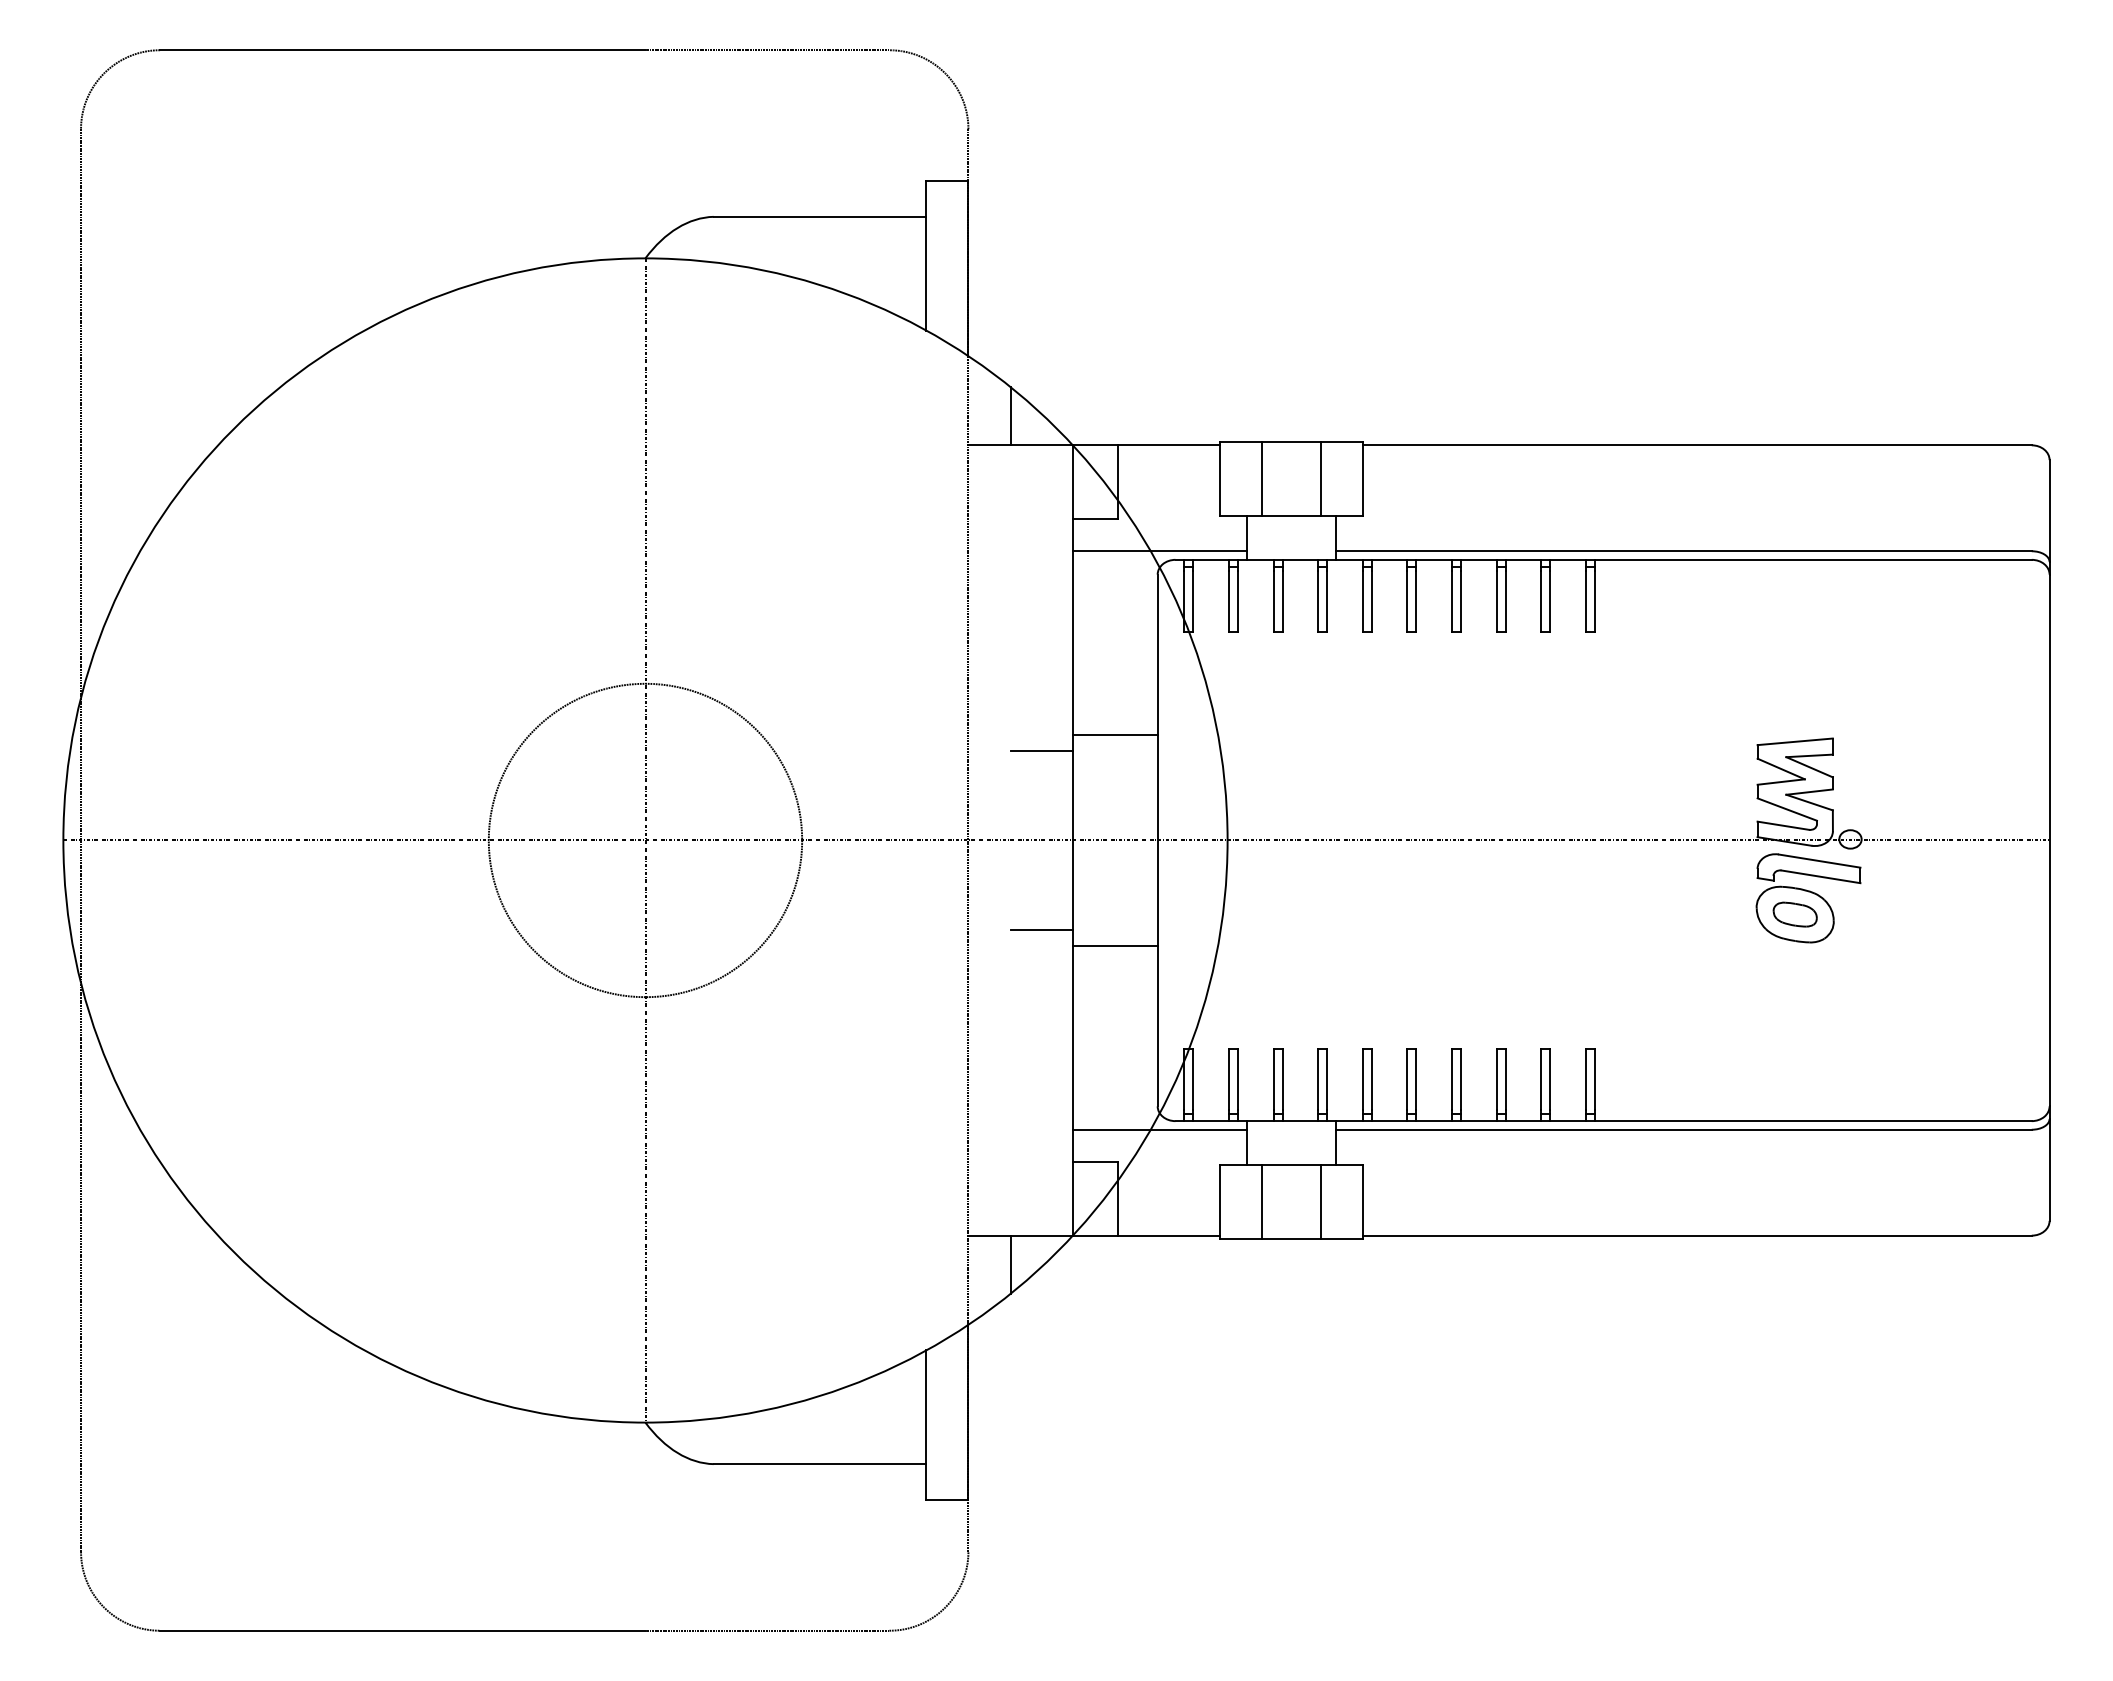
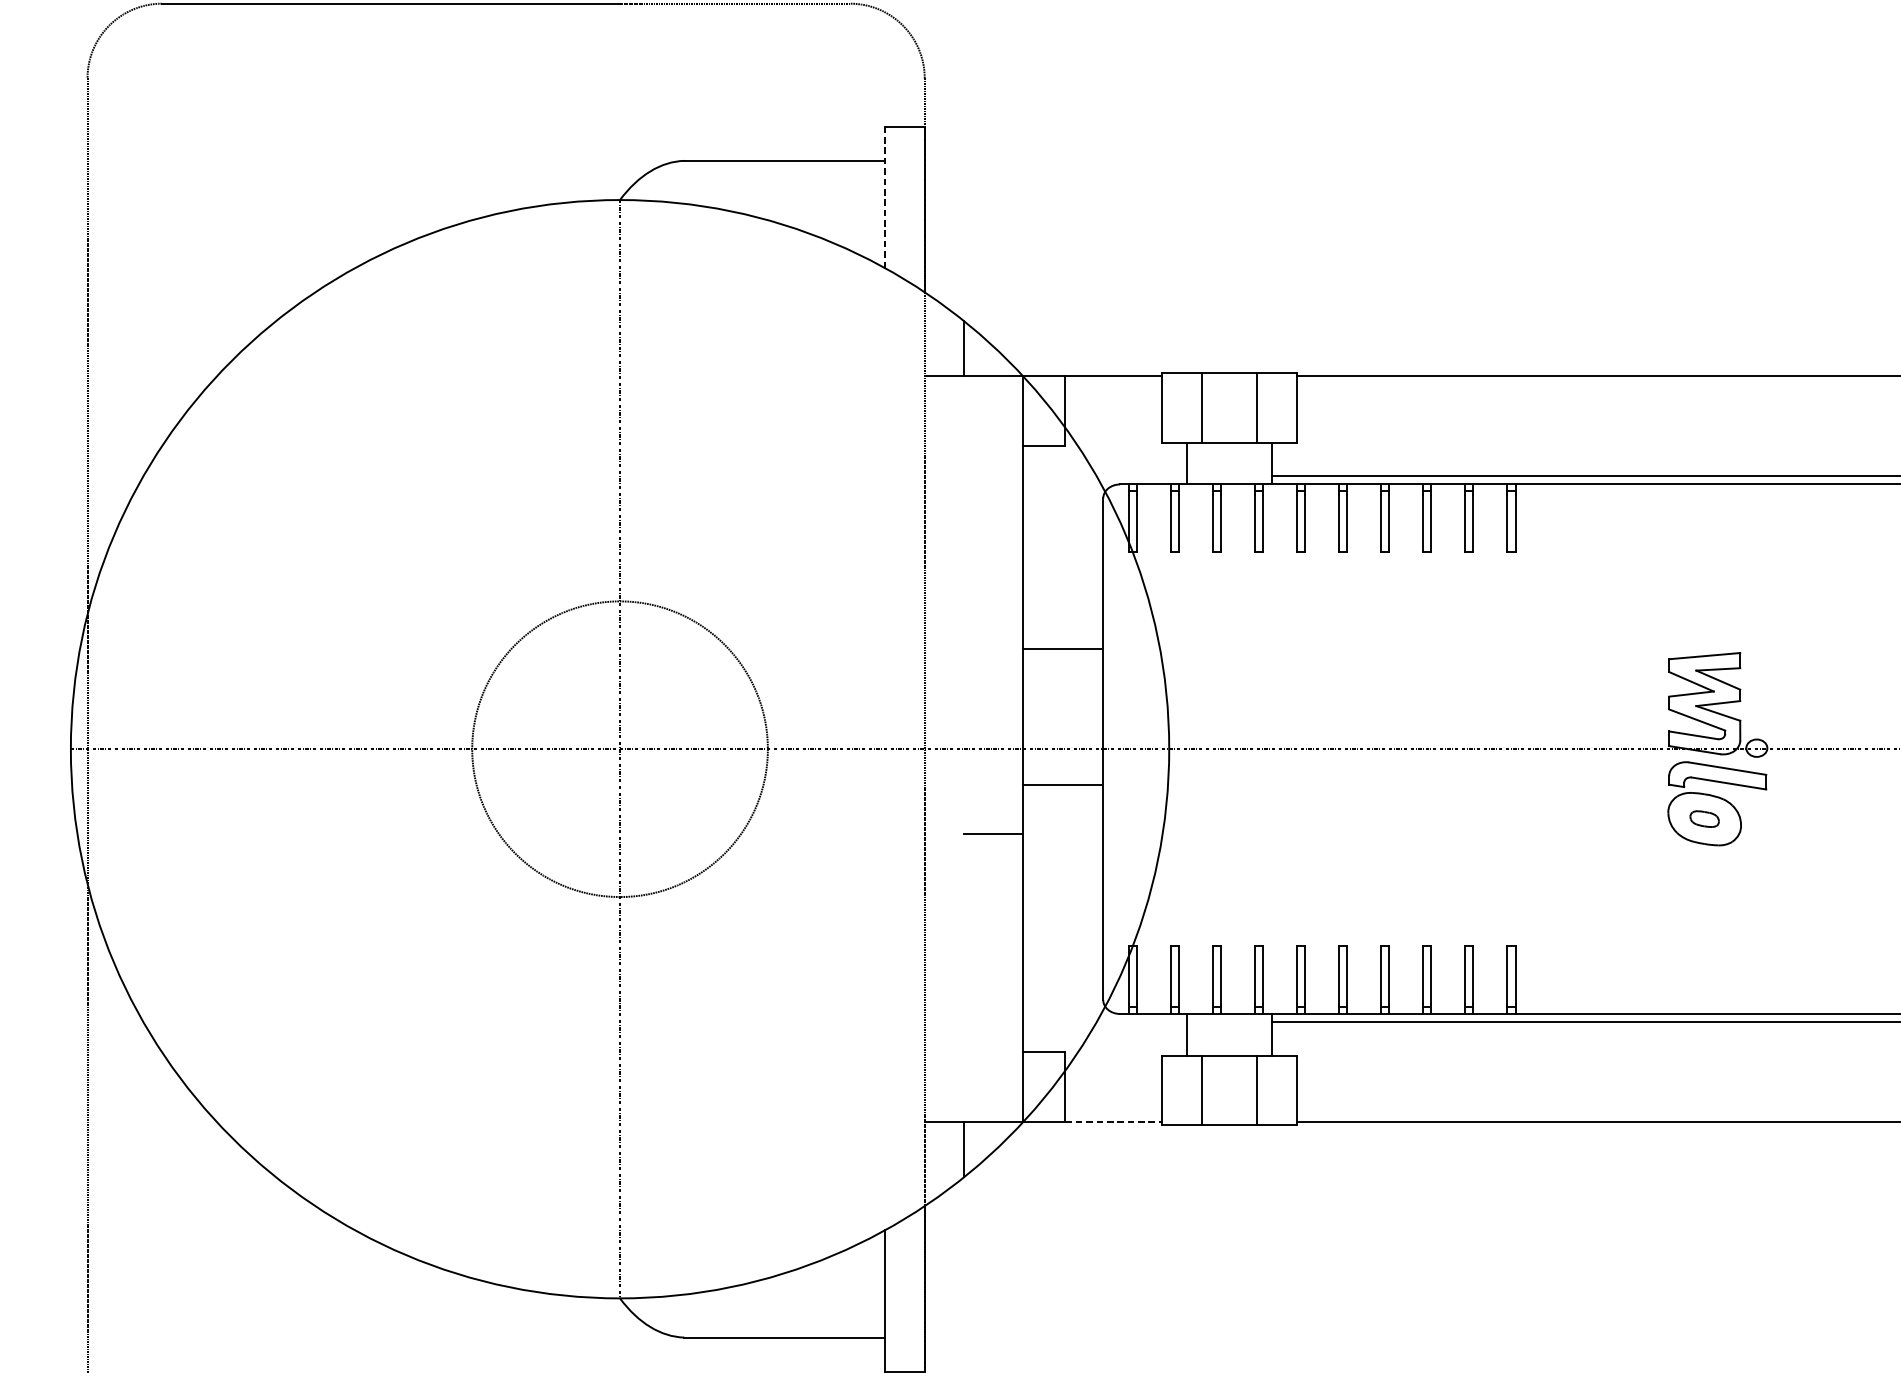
line: (926, 255) -> (885, 197), solid -> dashed
line: (1159, 551) -> (1104, 476), removed
line: (1041, 750) -> (993, 664), removed
part: (1794, 914) -> (1704, 819), size x0.7
line: (1115, 946) -> (1063, 785), moved
line: (1159, 1129) -> (1104, 1021), removed
line: (1169, 1235) -> (1114, 1121), solid -> dashed

